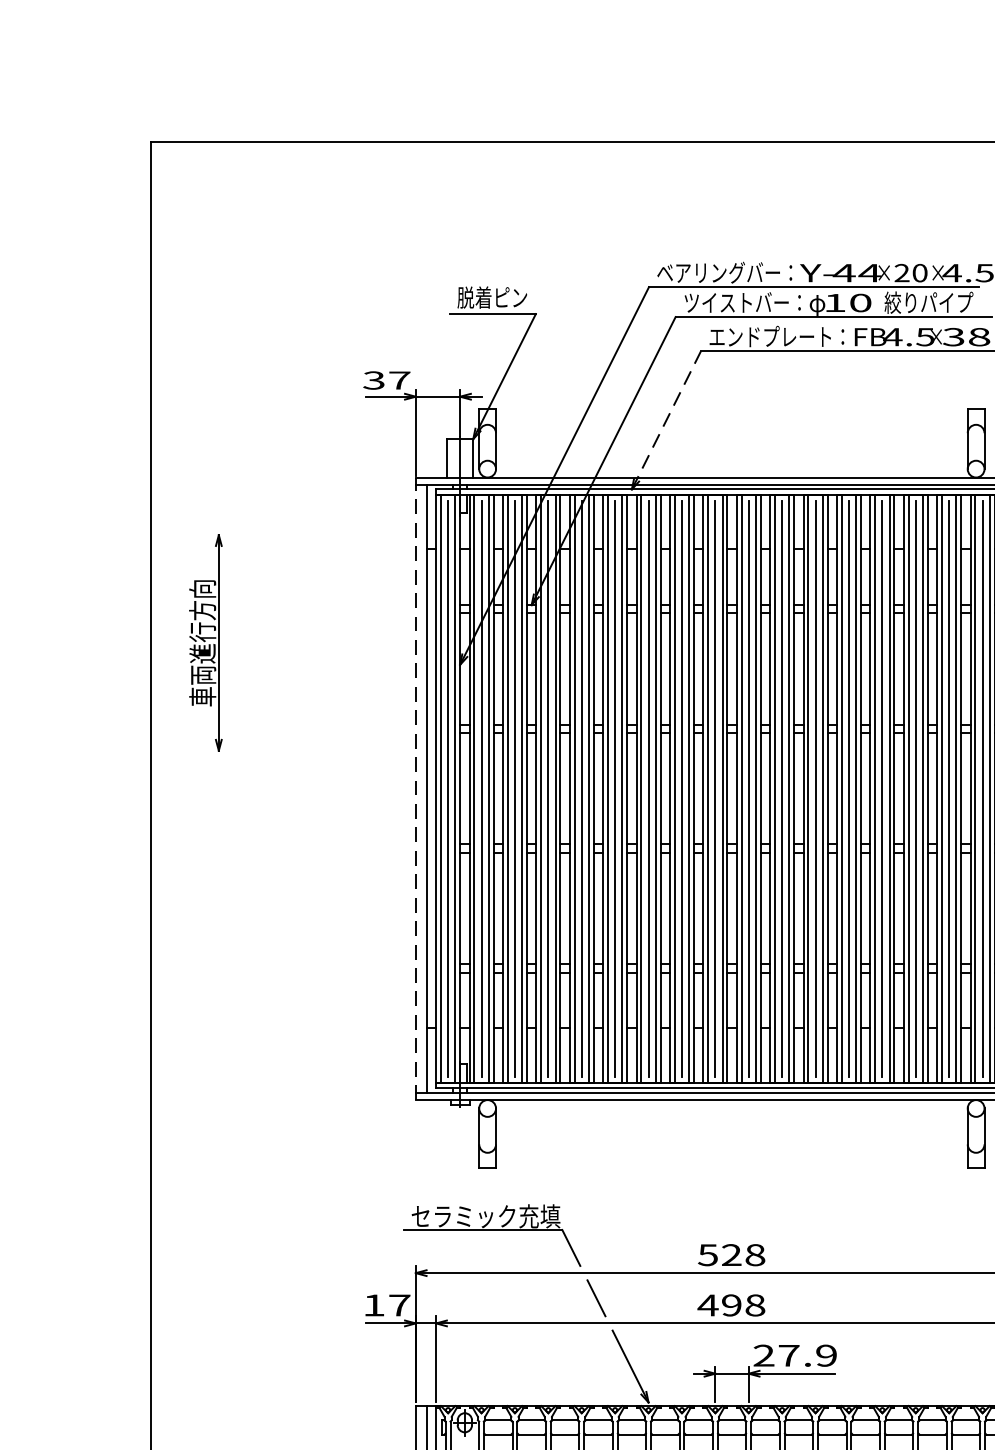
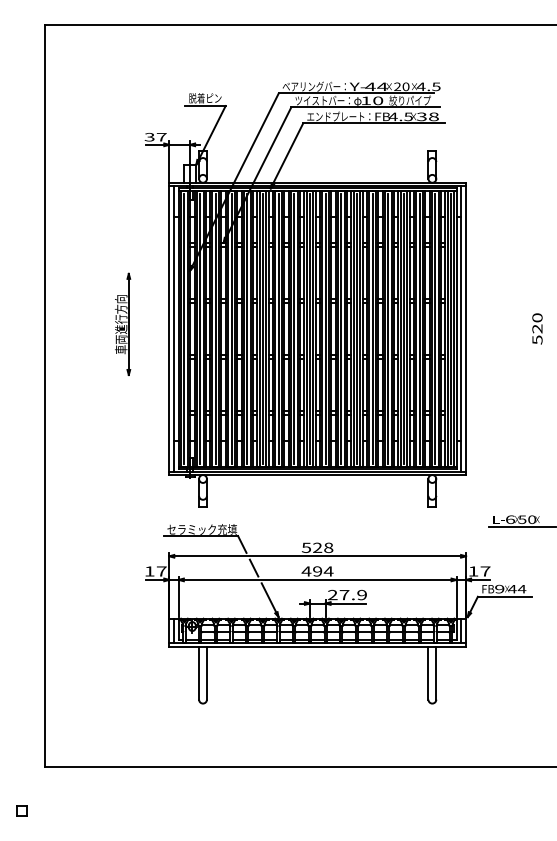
line: (667, 419) -> (287, 155), dashed -> solid
part: (207, 640) -> (123, 323), moved
line: (416, 787) -> (169, 328), dashed -> solid
text: (754, 1305) -> (328, 571), 498 -> 494

